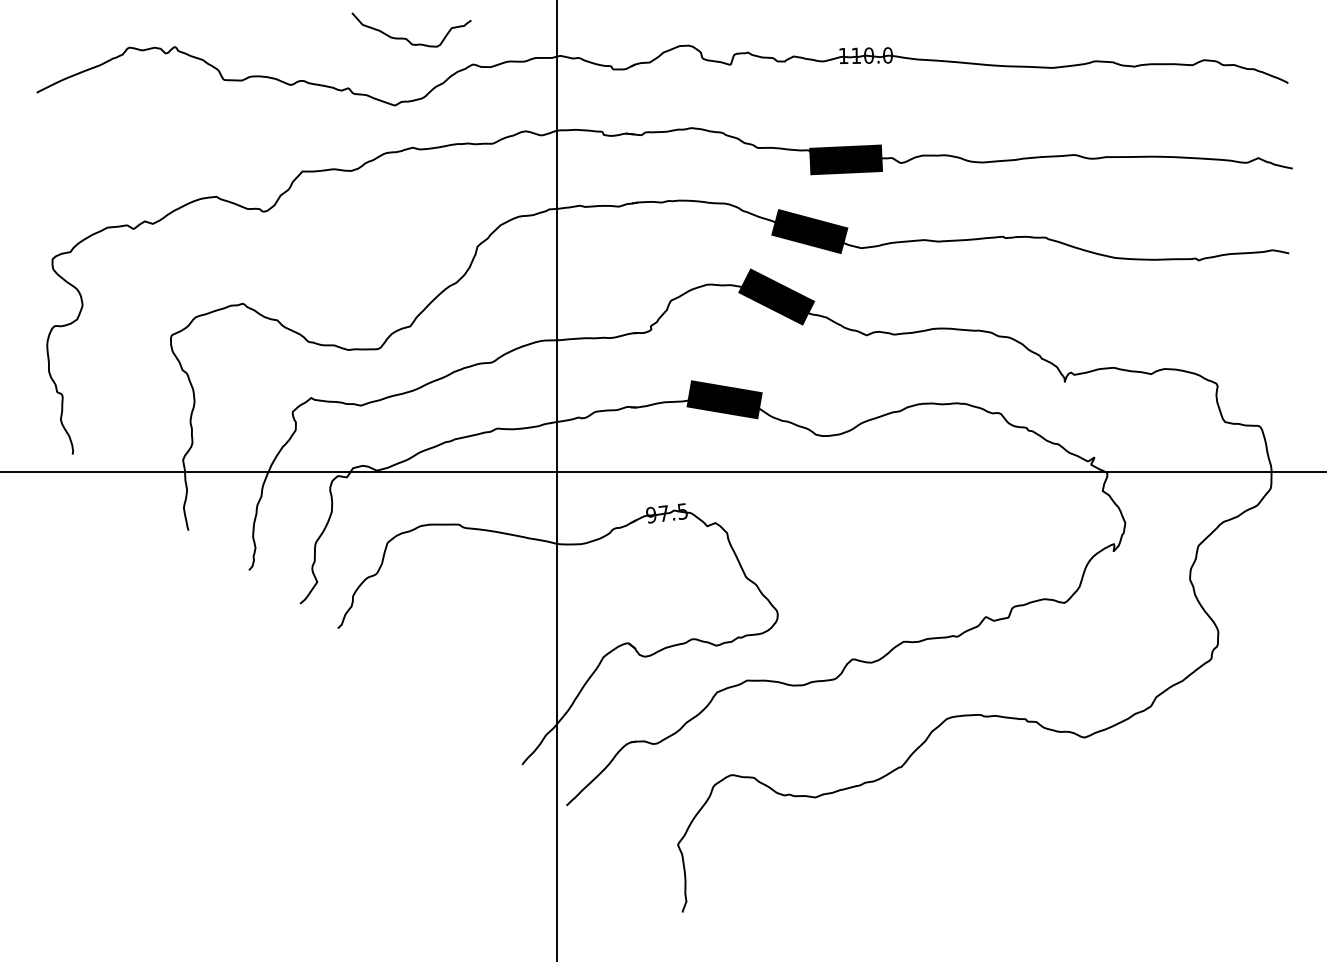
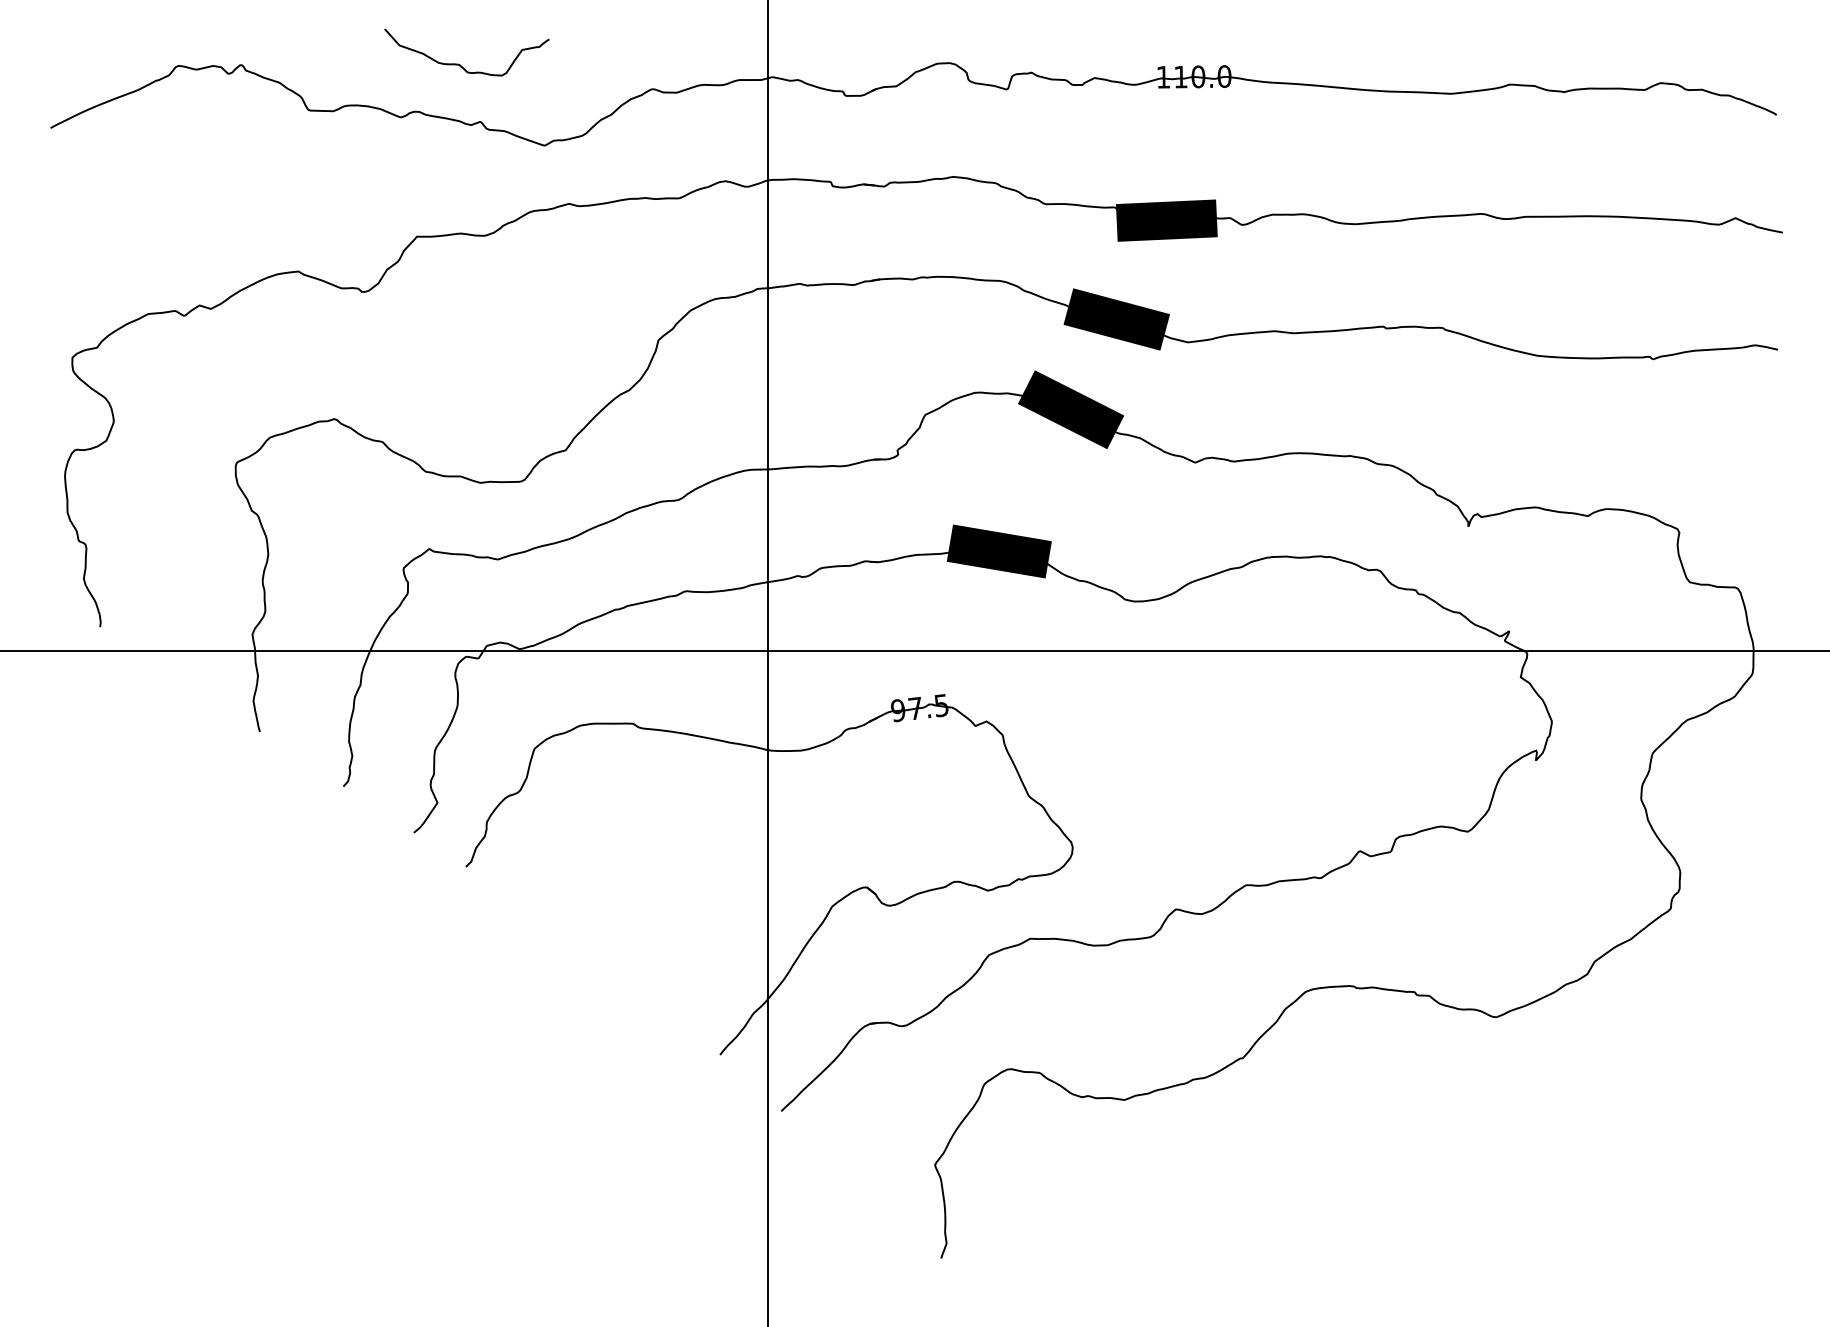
curve: (407, 38) -> (461, 64), moved

